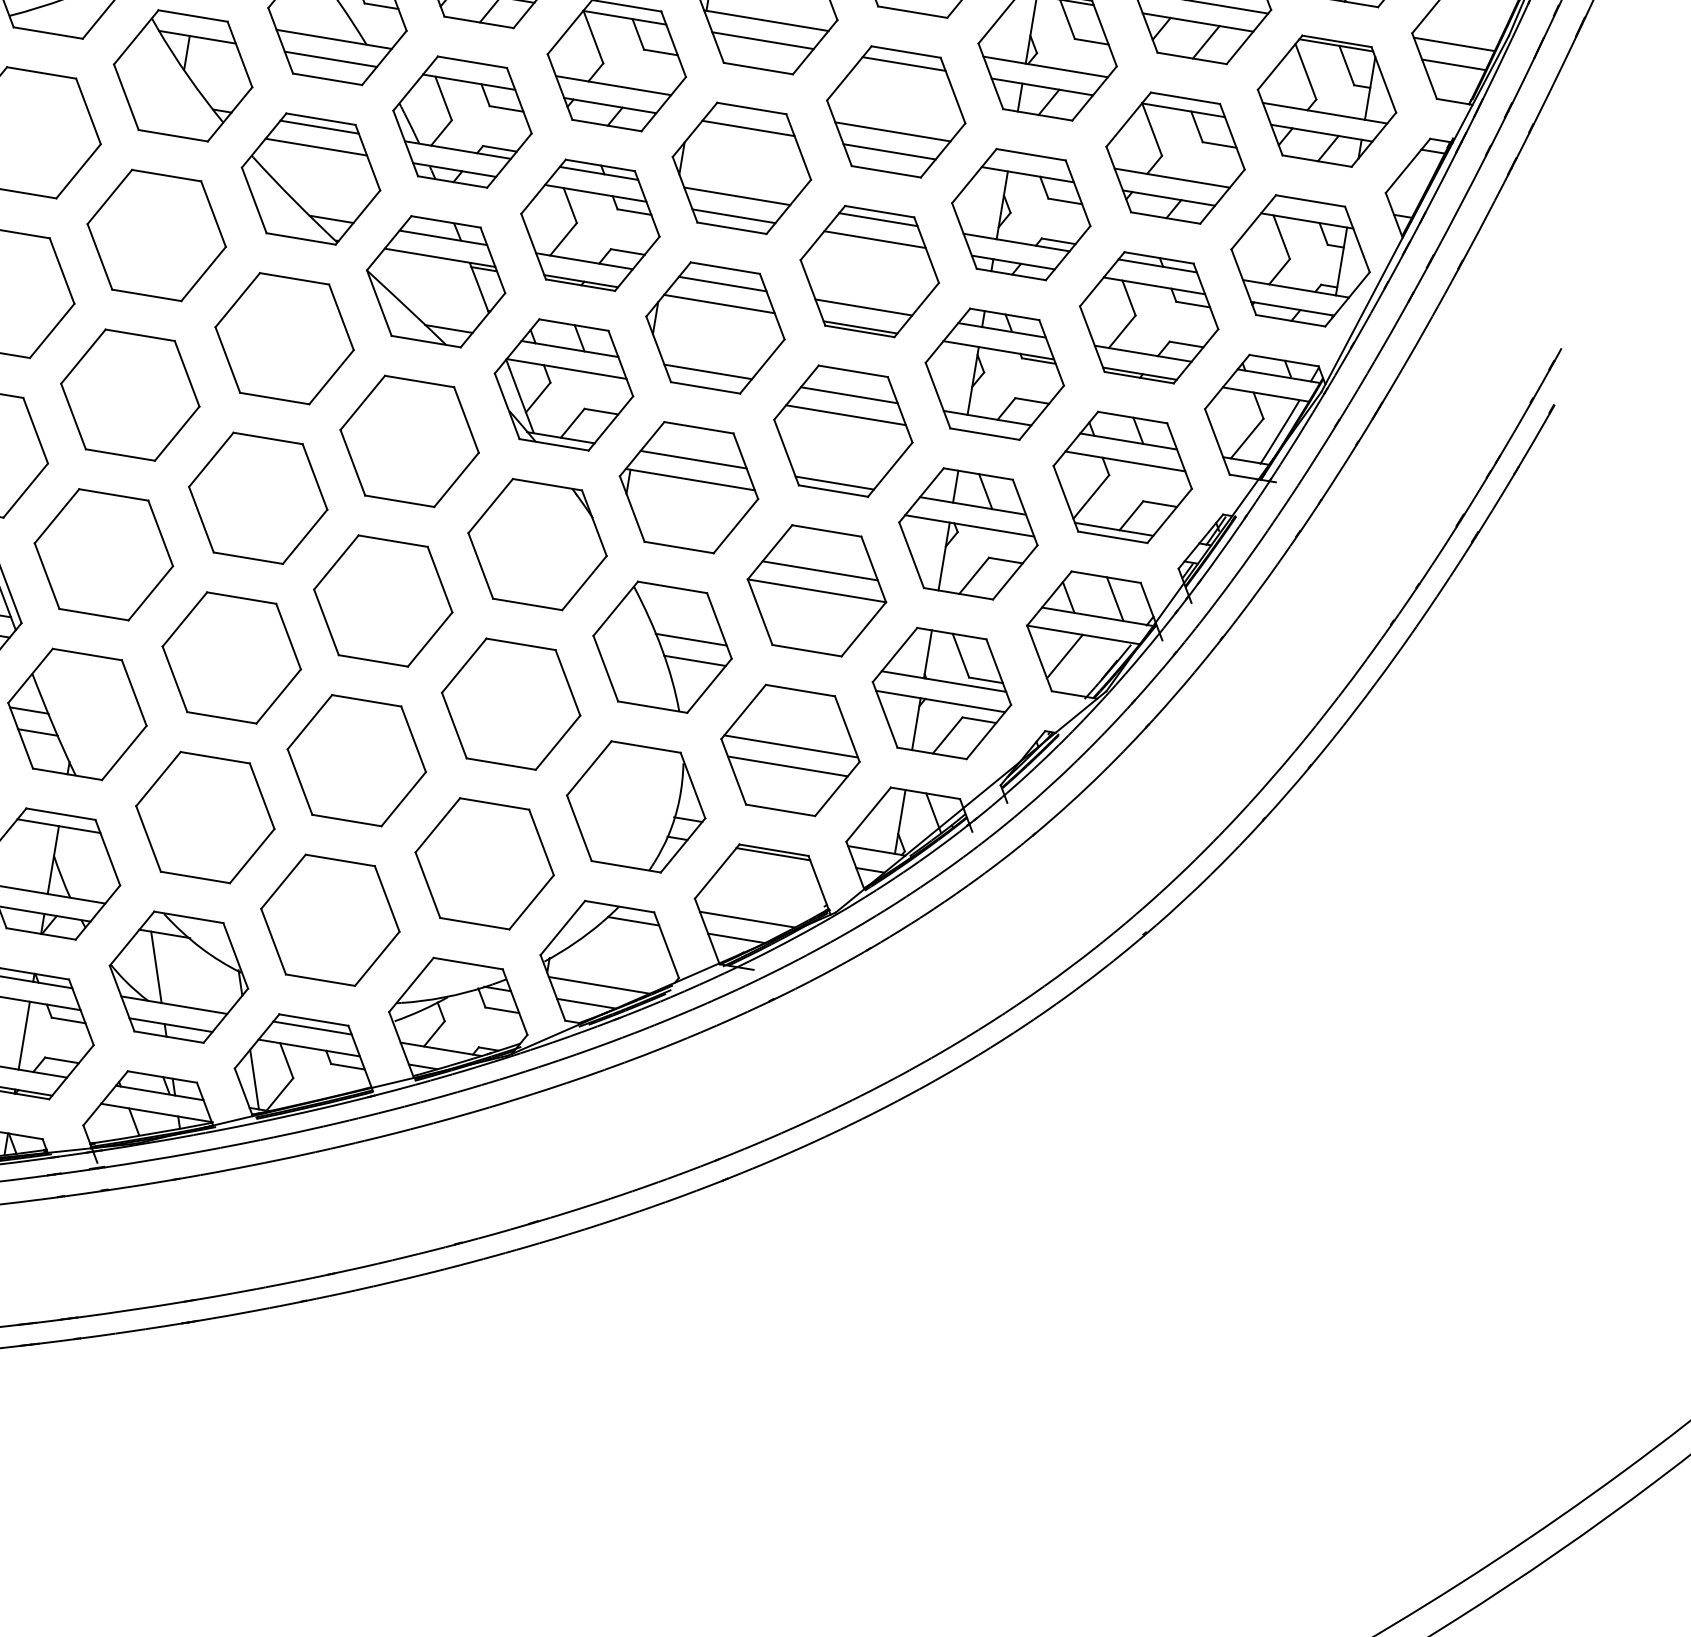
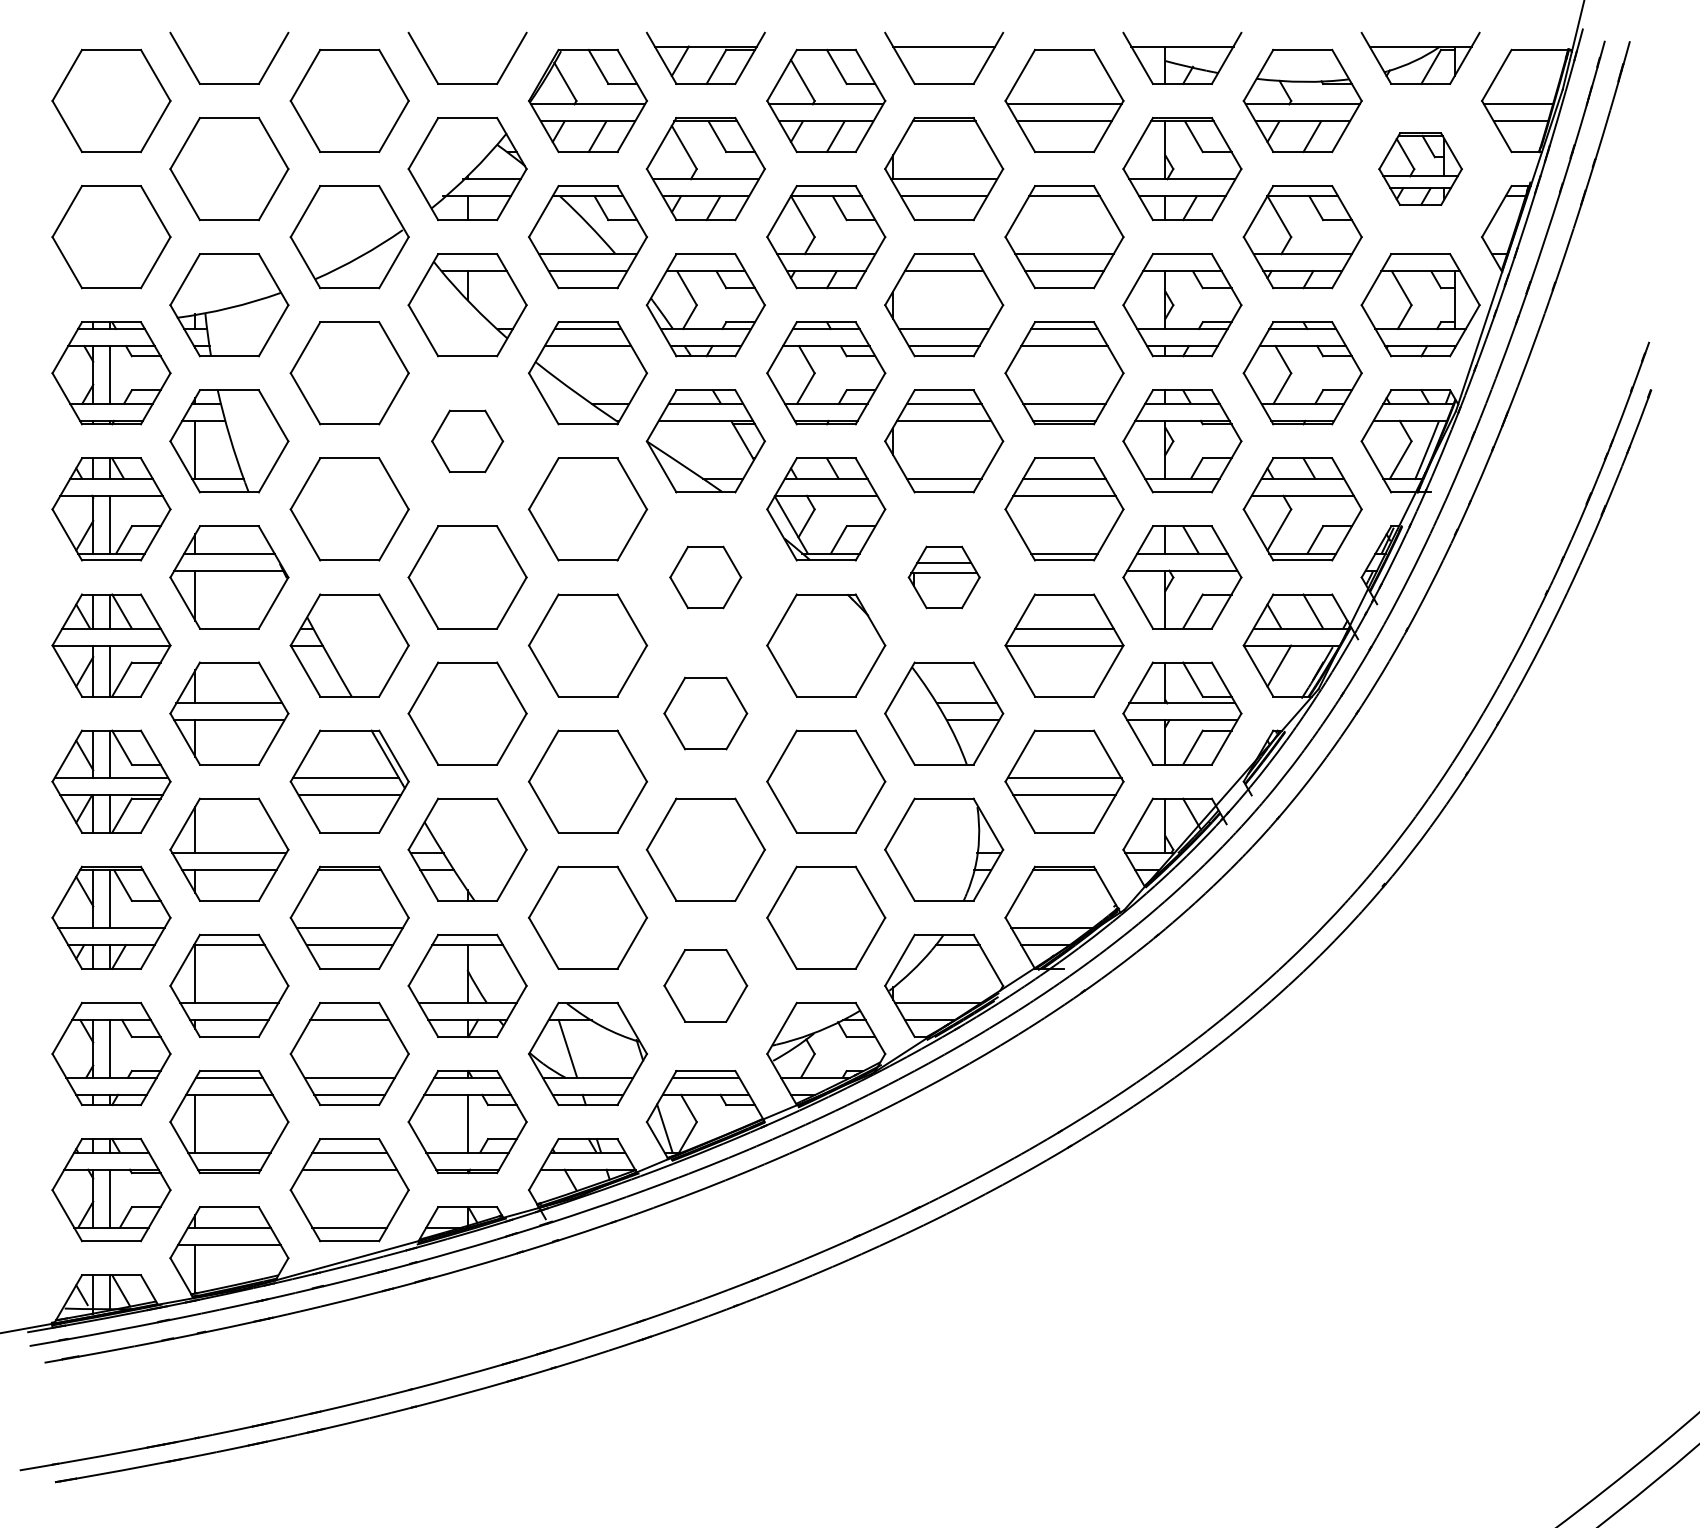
part: (1326, 101) -> (1420, 169), size x0.7
part: (156, 235) -> (467, 441), size x0.6
part: (409, 441) -> (705, 577), size x0.6
part: (689, 487) -> (944, 577), size x0.6
part: (382, 600) -> (705, 713), size x0.7
part: (329, 919) -> (705, 985), size x0.7

